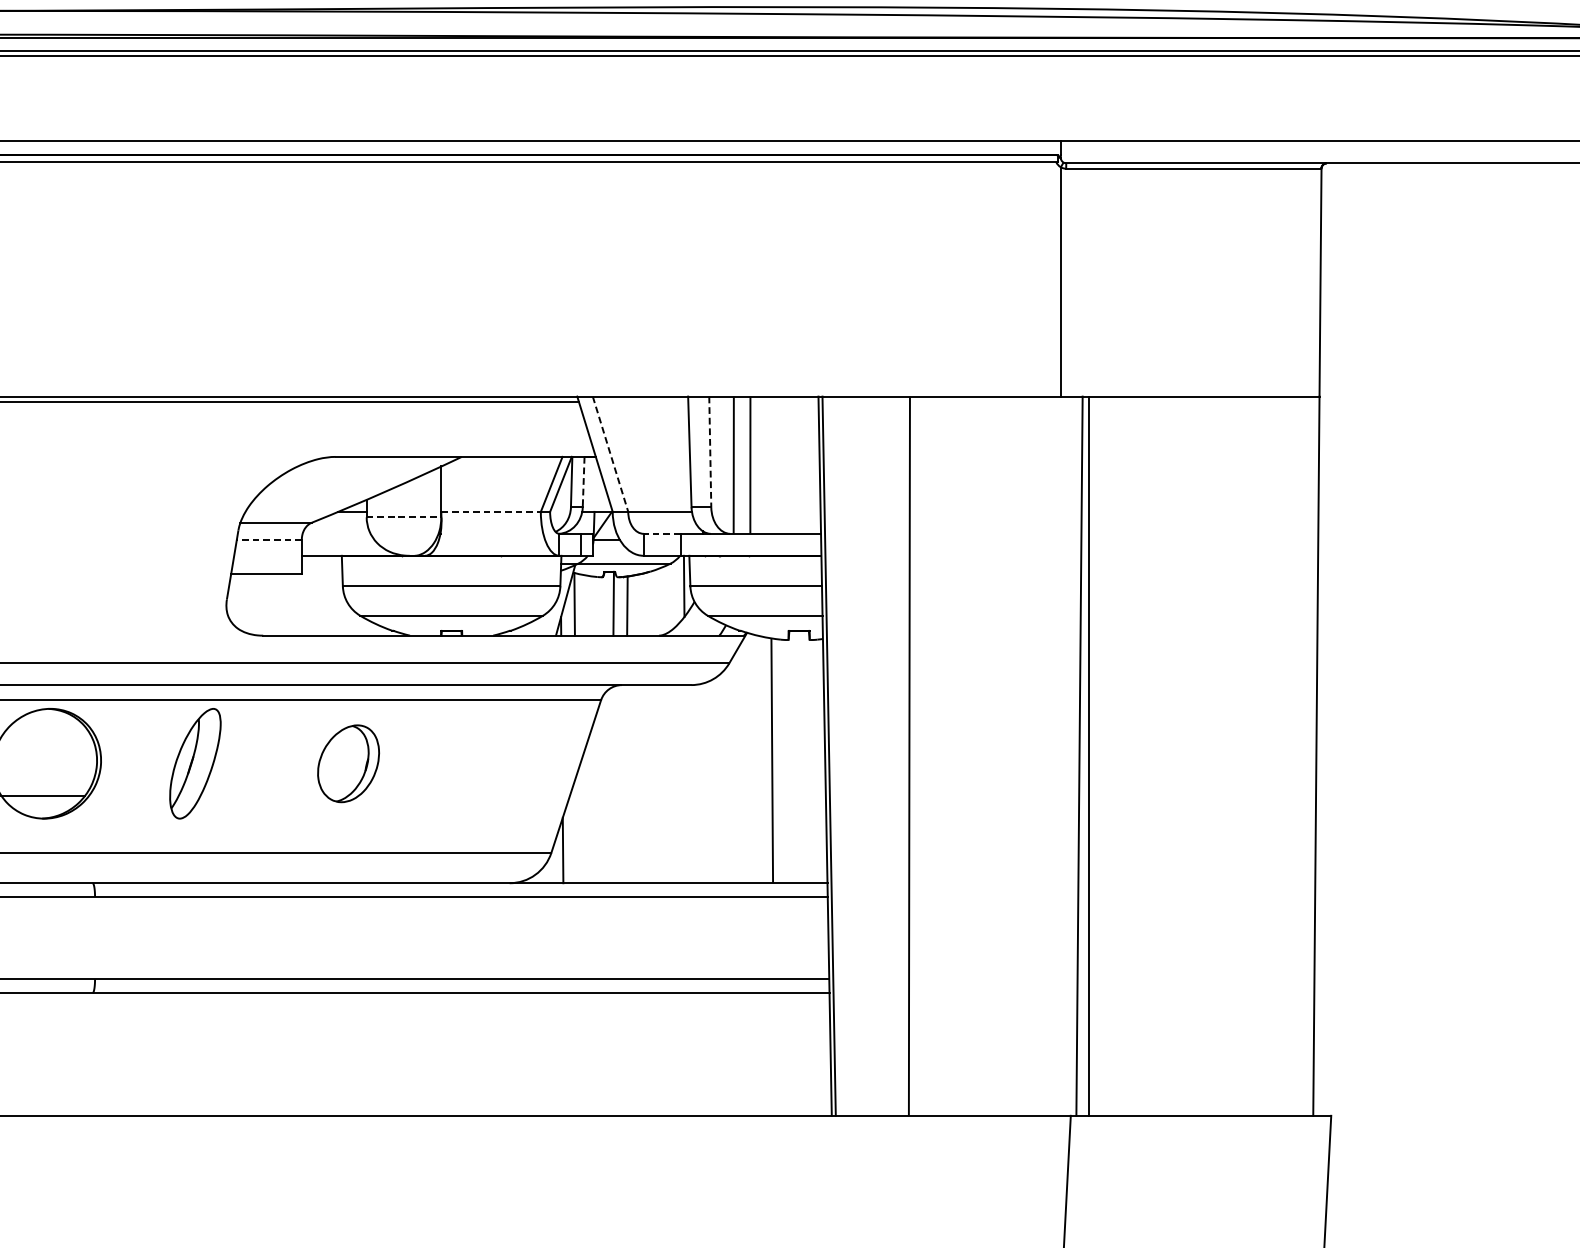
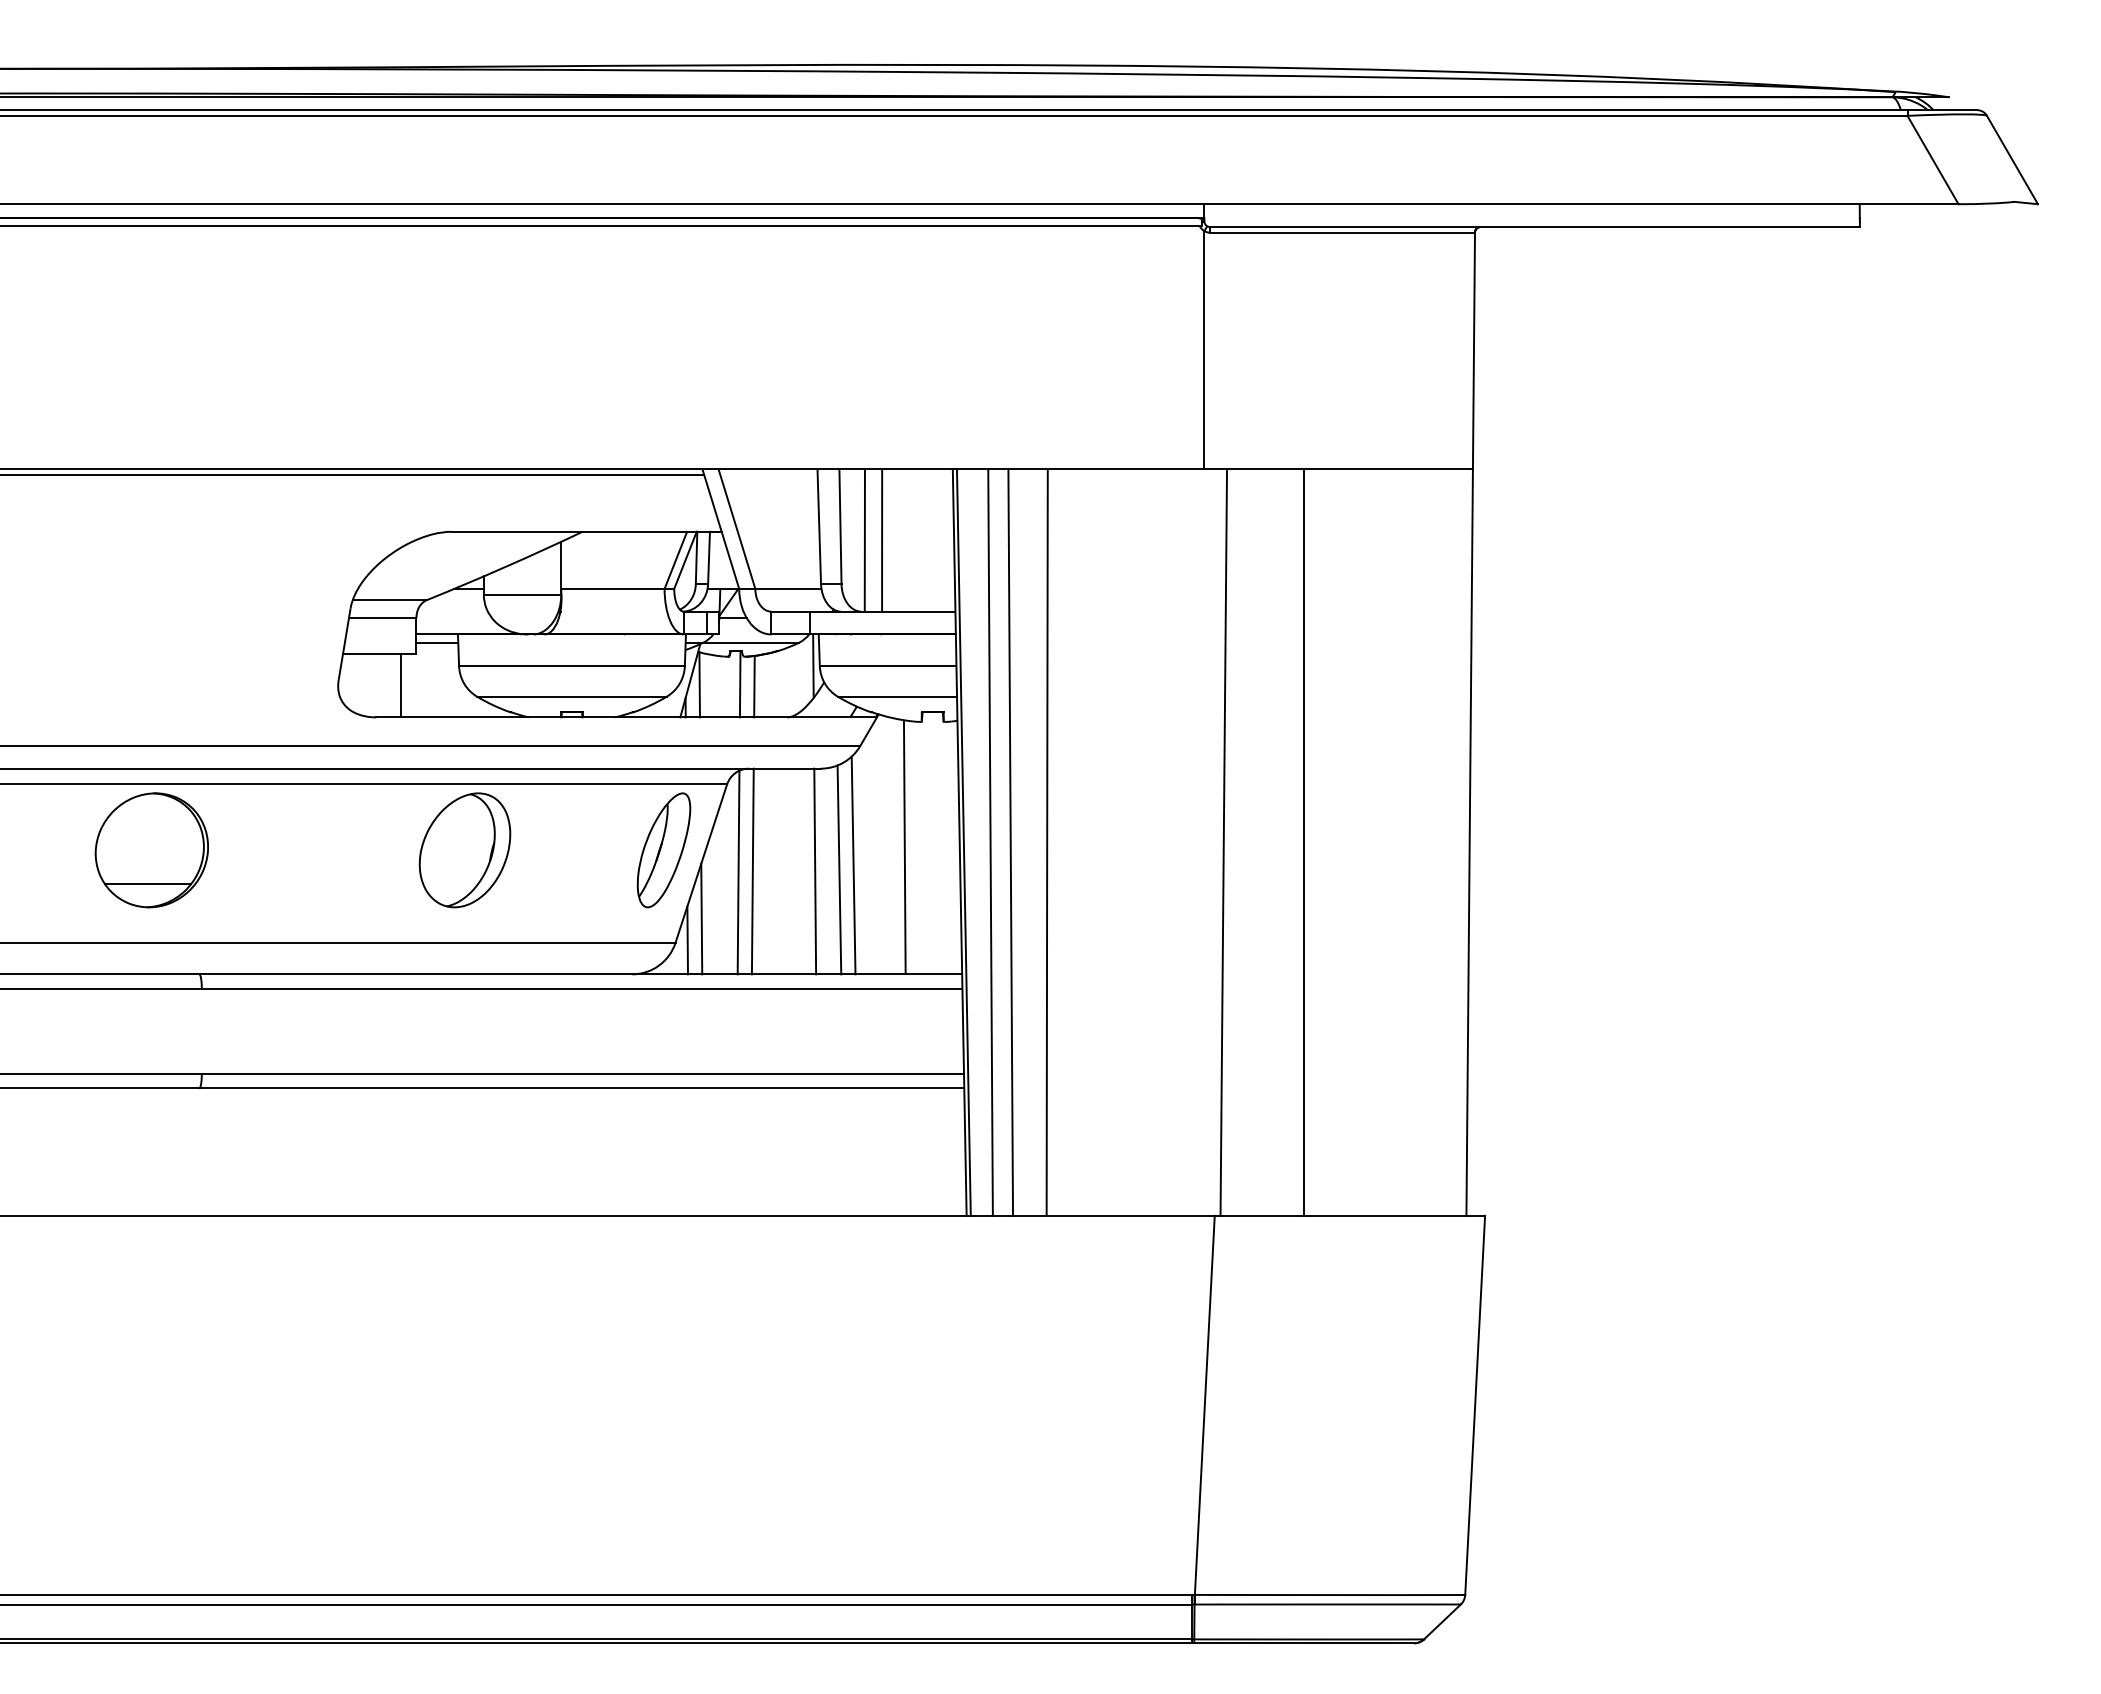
line: (710, 451) -> (840, 526), dashed -> solid
line: (610, 454) -> (736, 529), dashed -> solid
line: (584, 482) -> (709, 558), dashed -> solid
line: (490, 511) -> (612, 588), dashed -> solid
line: (403, 517) -> (522, 594), dashed -> solid
line: (662, 533) -> (790, 611), dashed -> solid
line: (269, 540) -> (382, 618), dashed -> solid
line: (322, 563) -> (437, 642), added
line: (286, 604) -> (400, 685), added
line: (854, 756) -> (990, 842), added
line: (874, 756) -> (1010, 842), added
line: (1088, 756) -> (1304, 842), moved
part: (194, 763) -> (663, 850), moved
part: (348, 763) -> (464, 850), size x1.43
line: (722, 778) -> (853, 865), added
line: (709, 782) -> (839, 869), added
line: (625, 784) -> (752, 871), added
line: (686, 784) -> (815, 871), added
line: (612, 785) -> (738, 872), added
line: (576, 829) -> (701, 918), added

